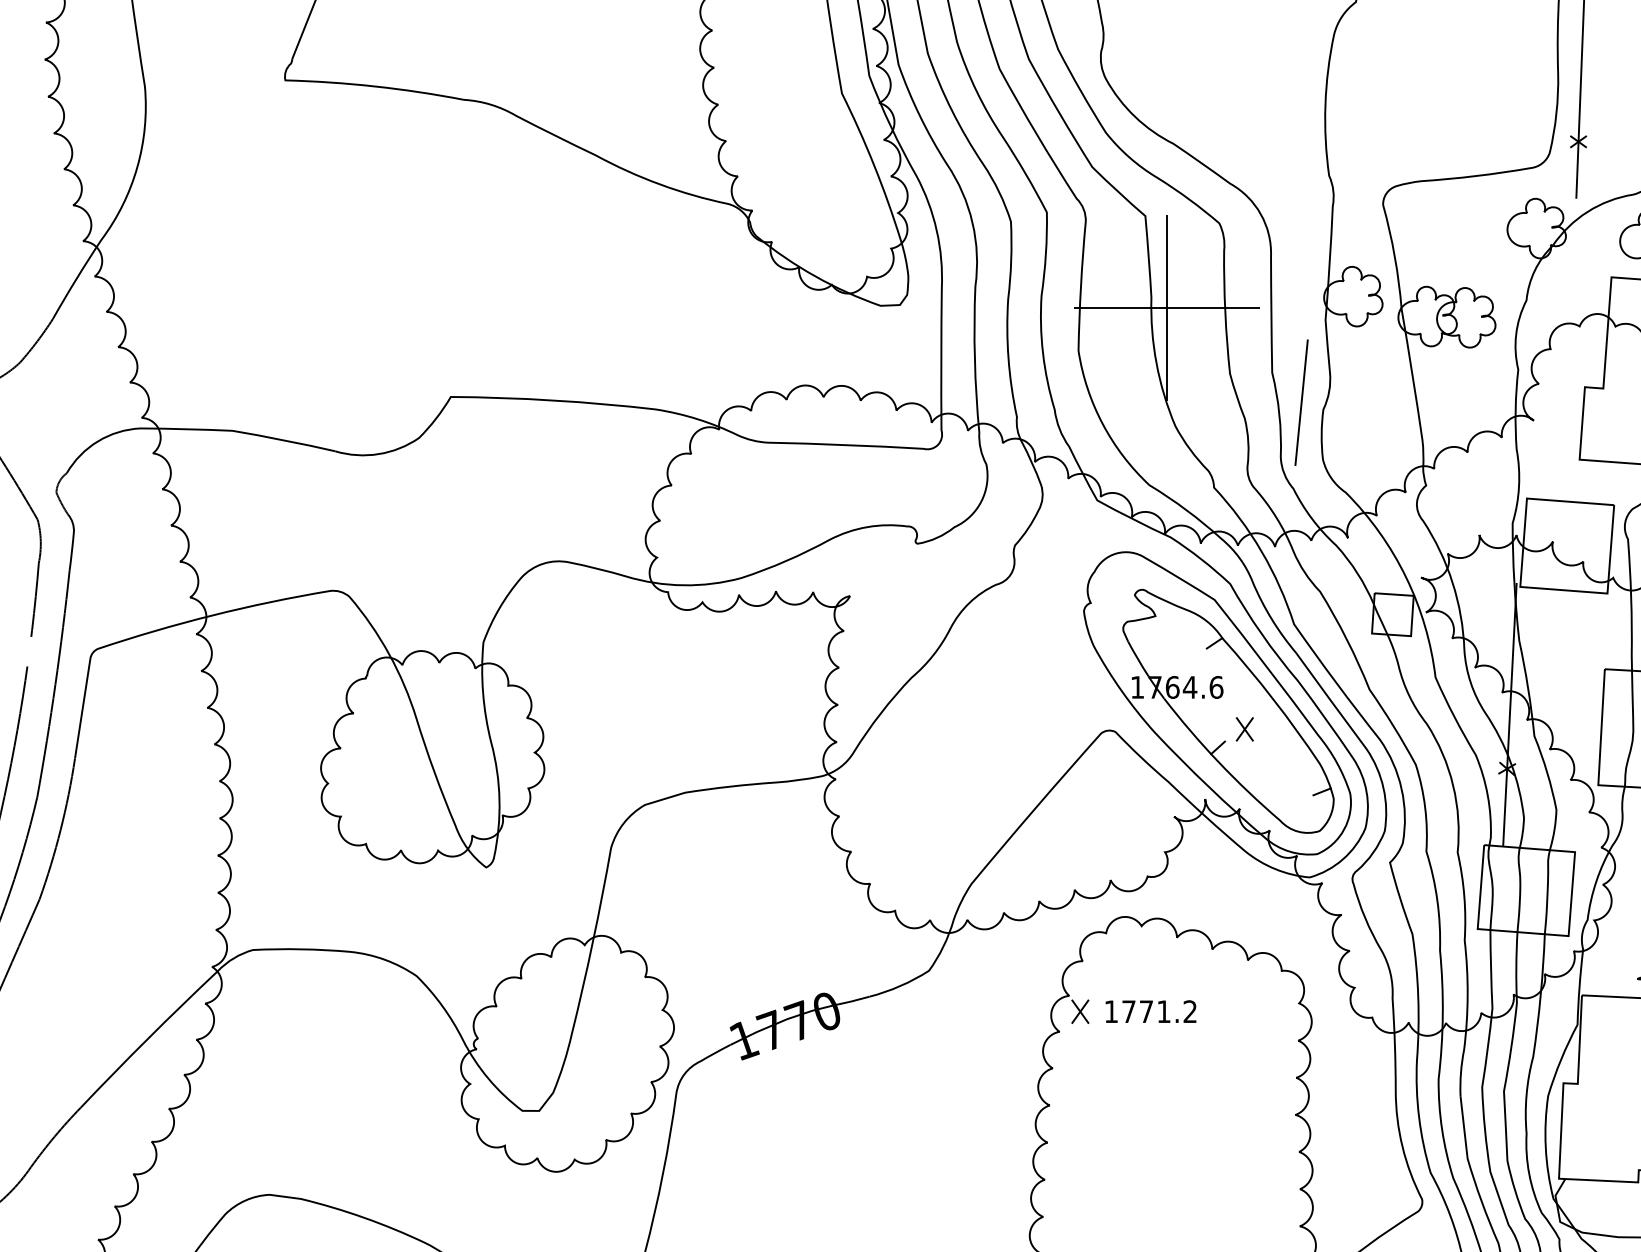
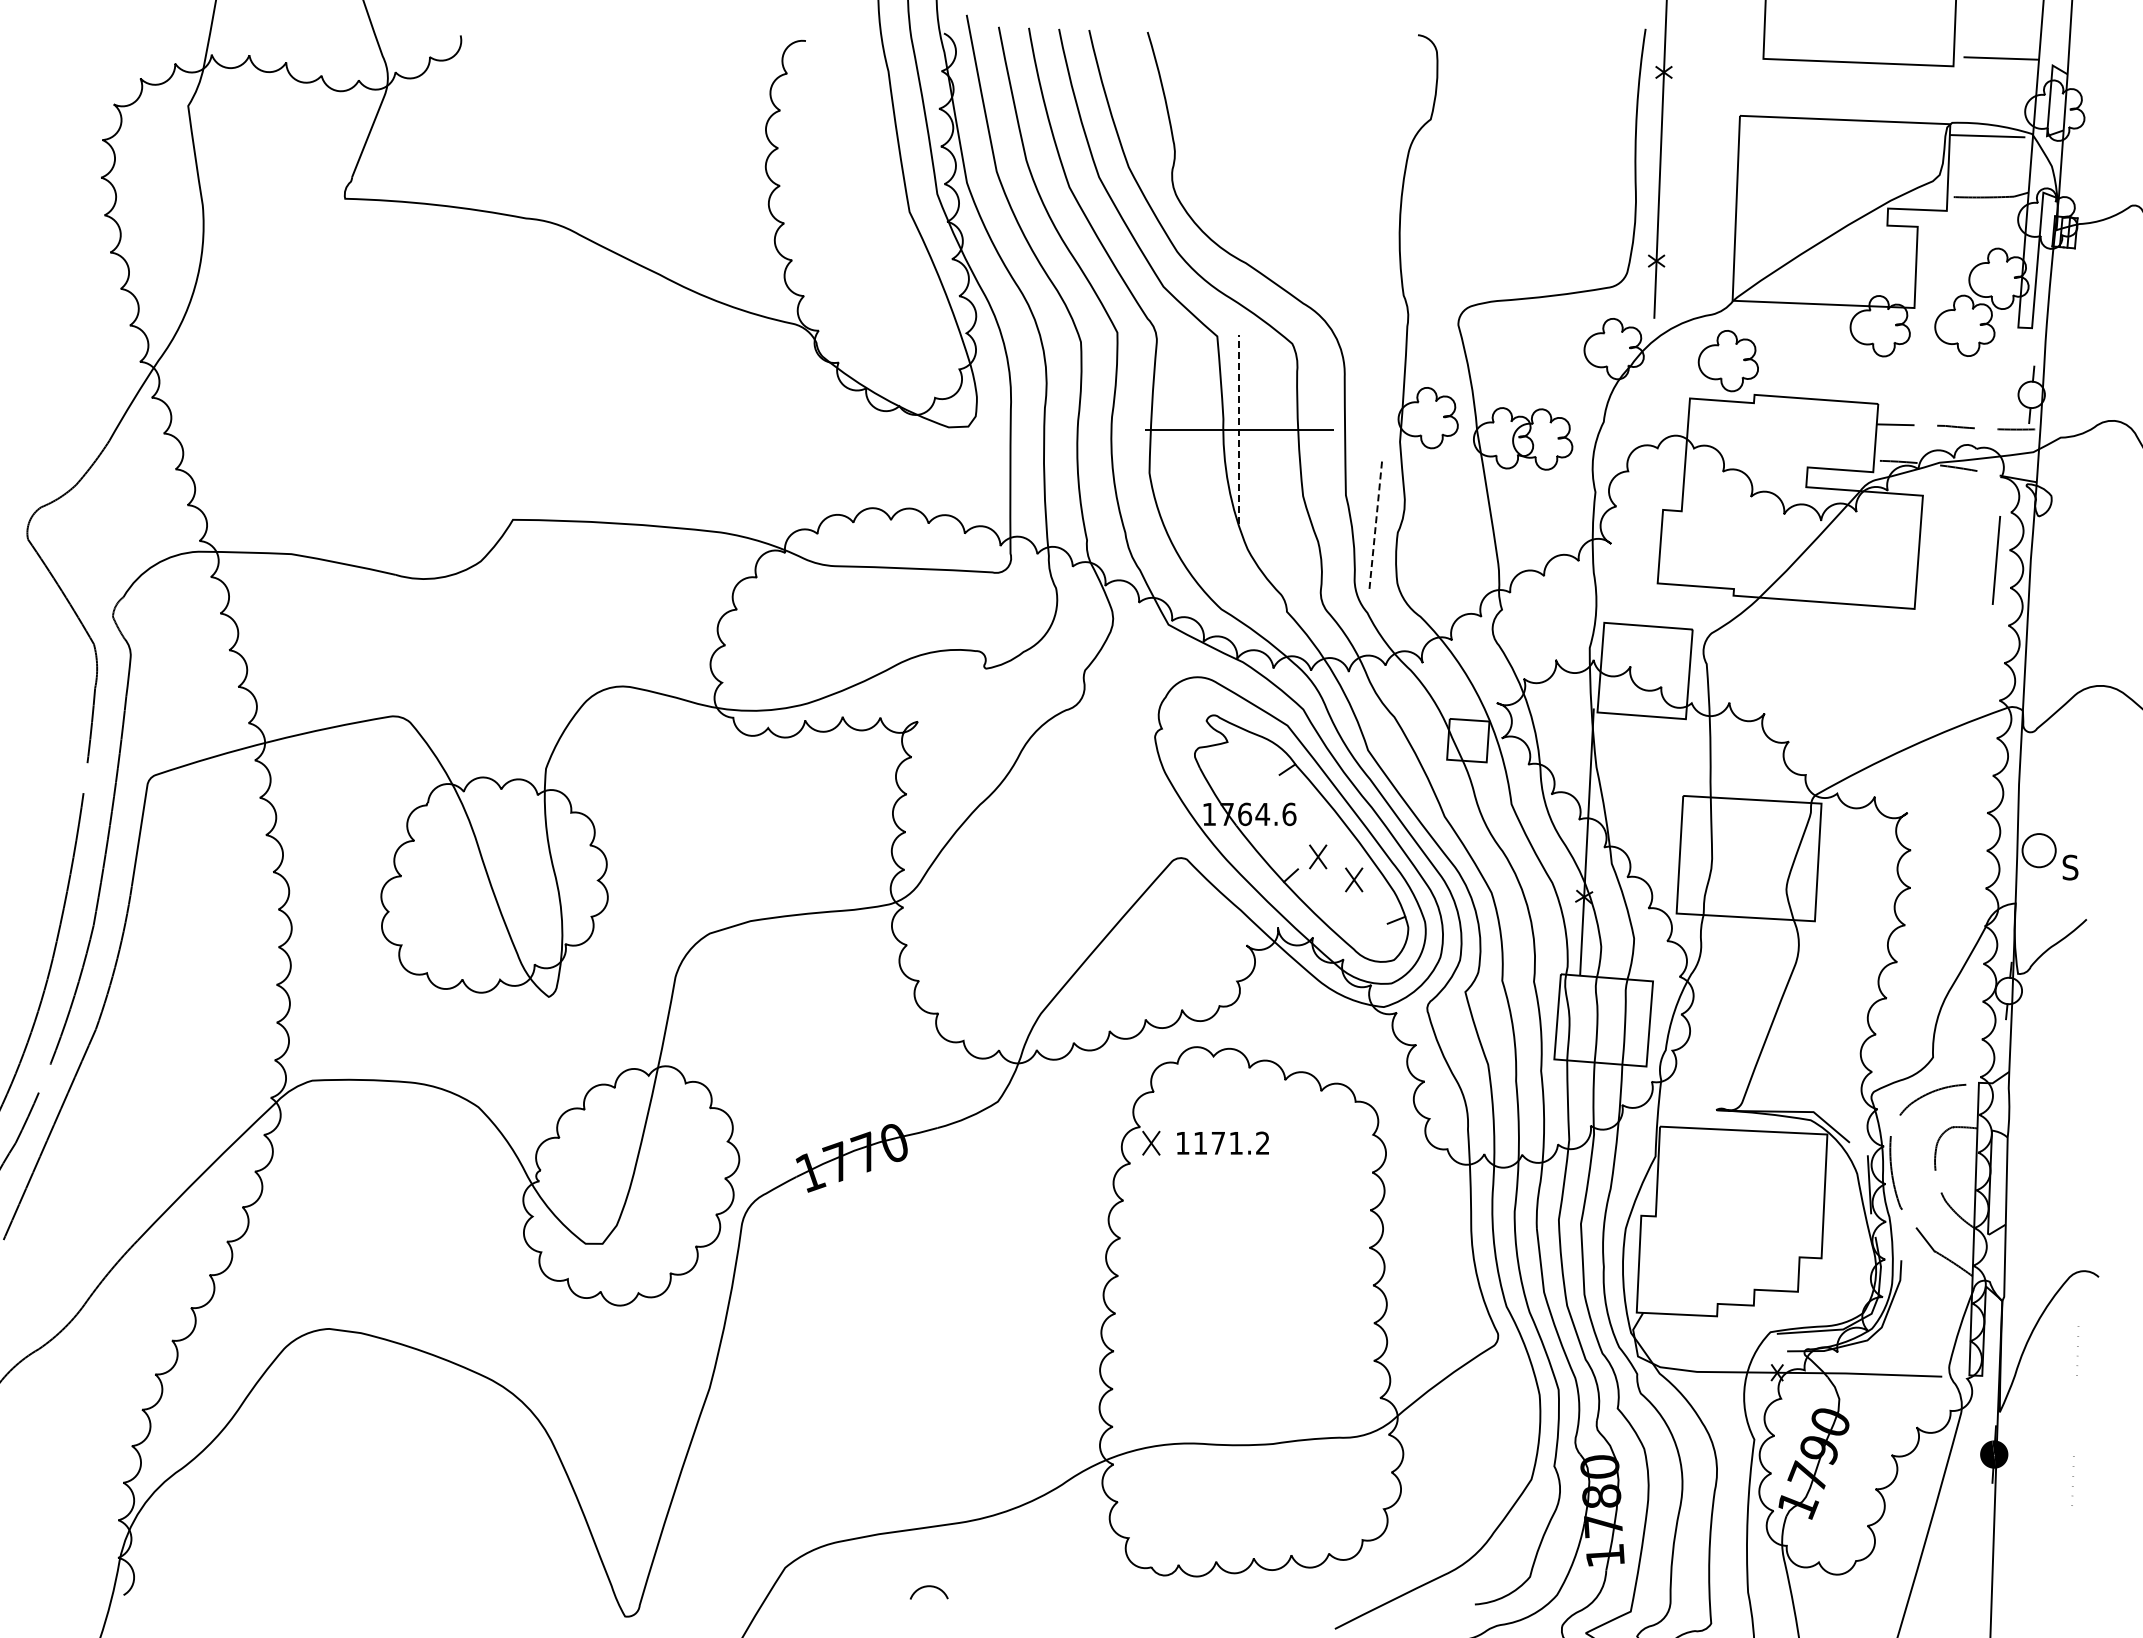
line: (1167, 307) -> (1239, 429), solid -> dashed
line: (1301, 403) -> (1375, 526), solid -> dashed
part: (1280, 751) -> (1354, 879), added
text: (1128, 1011) -> (1200, 1143), 1771.2 -> 1171.2

